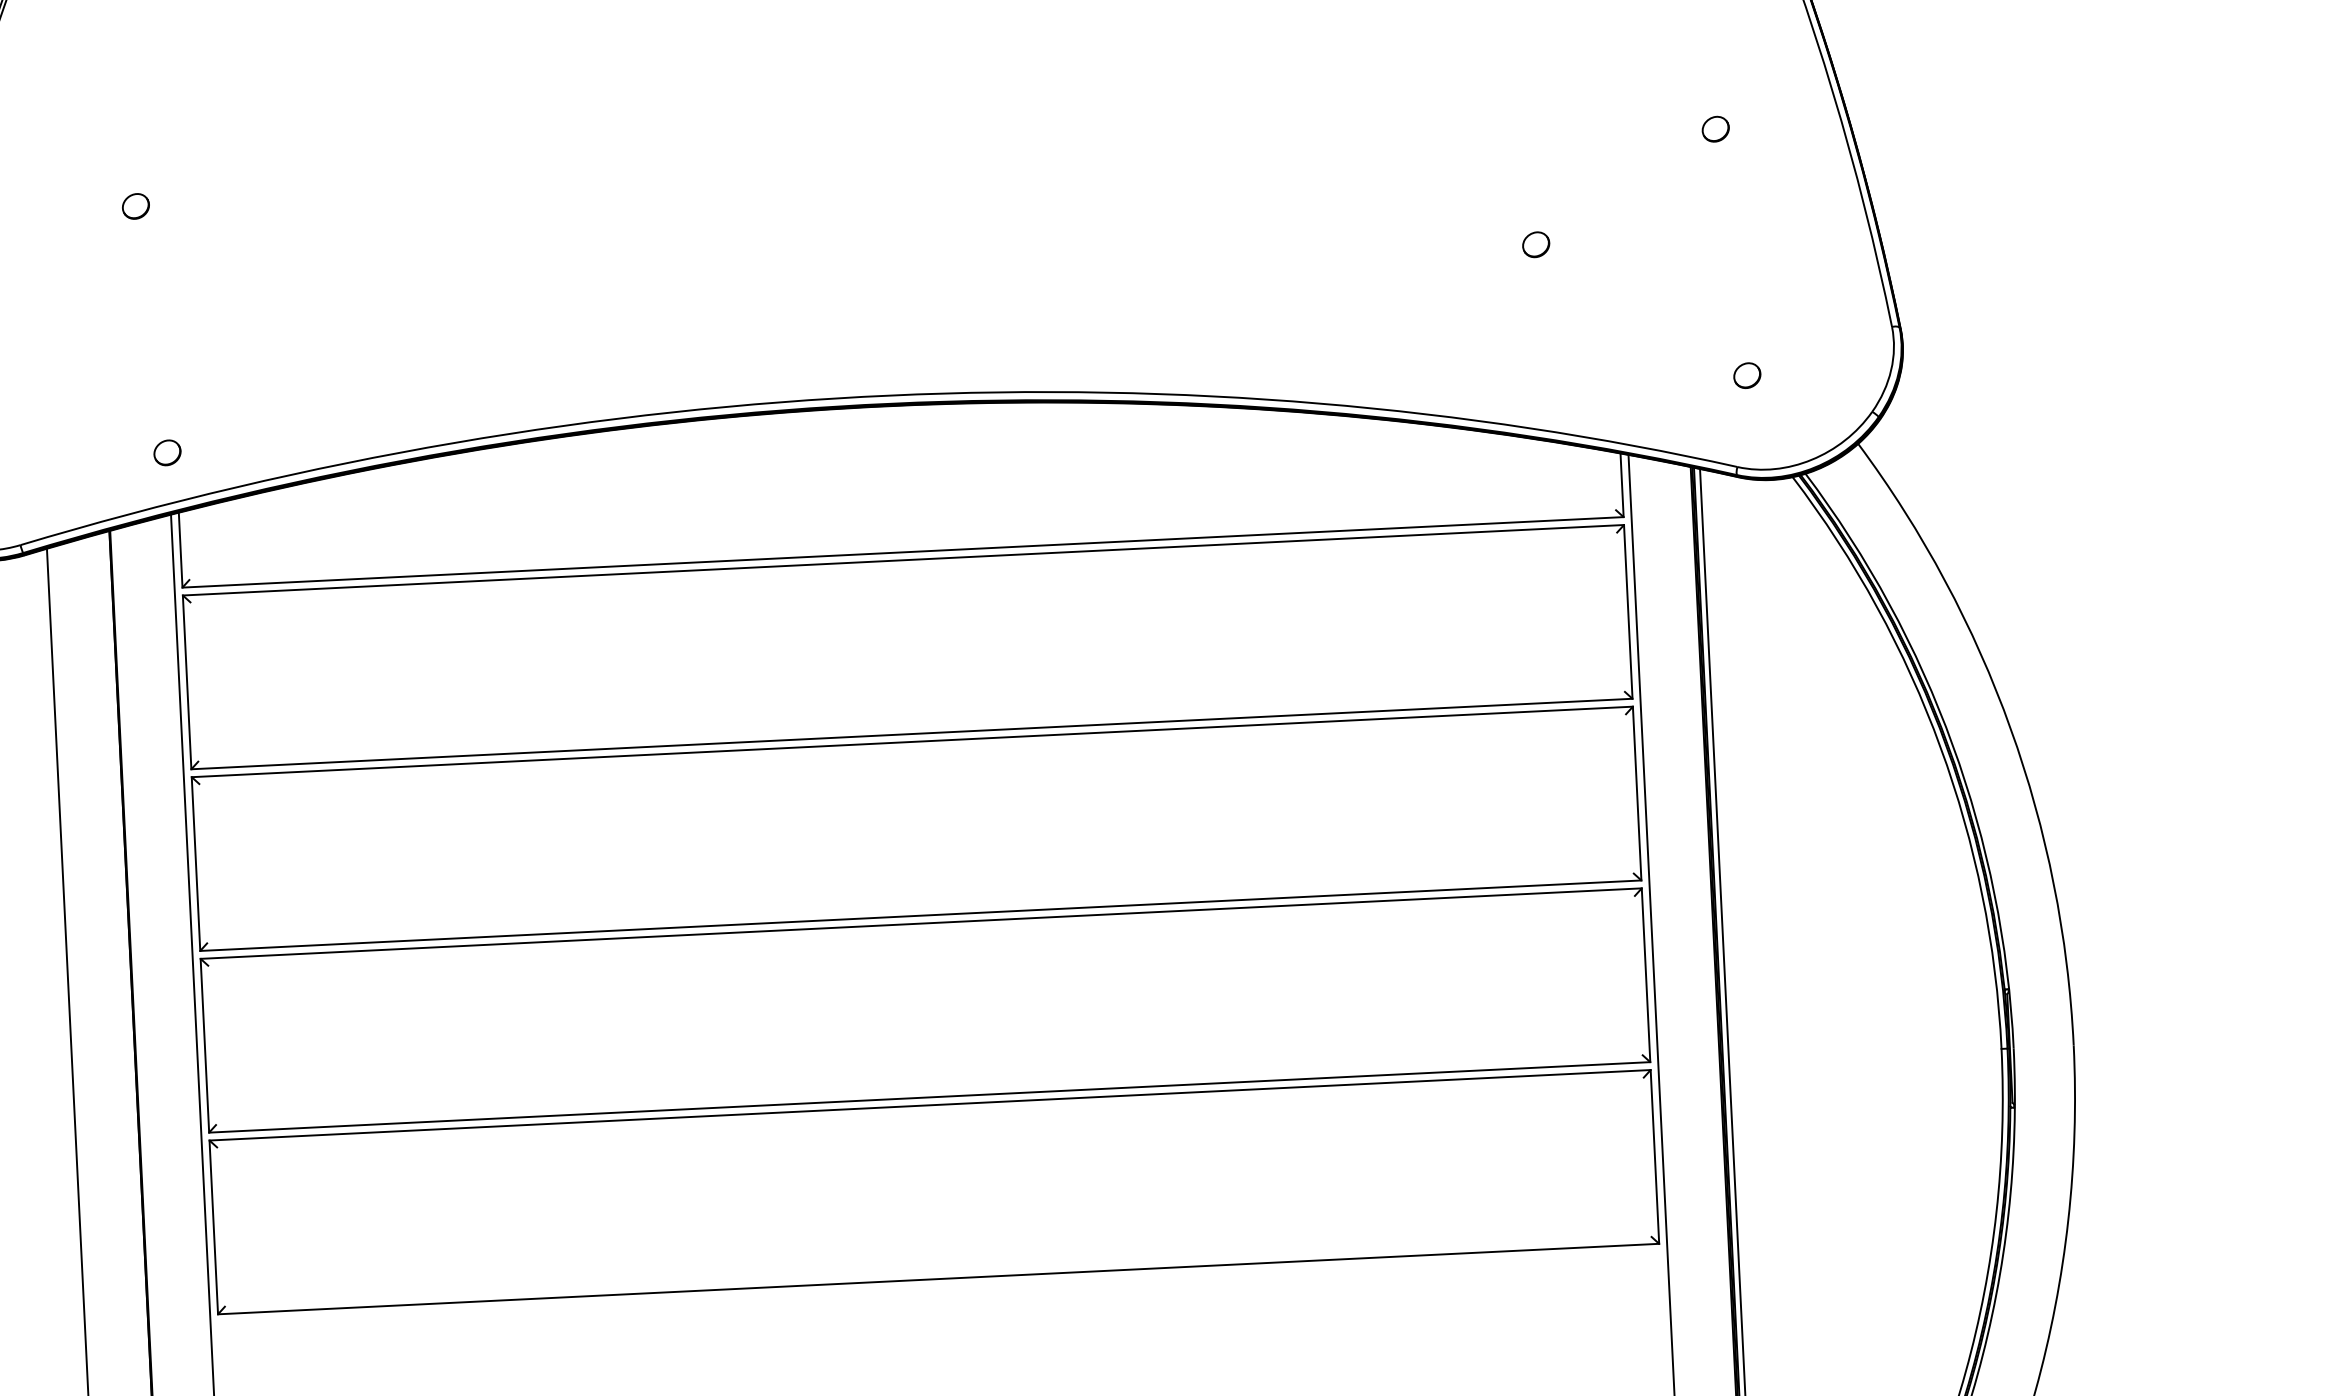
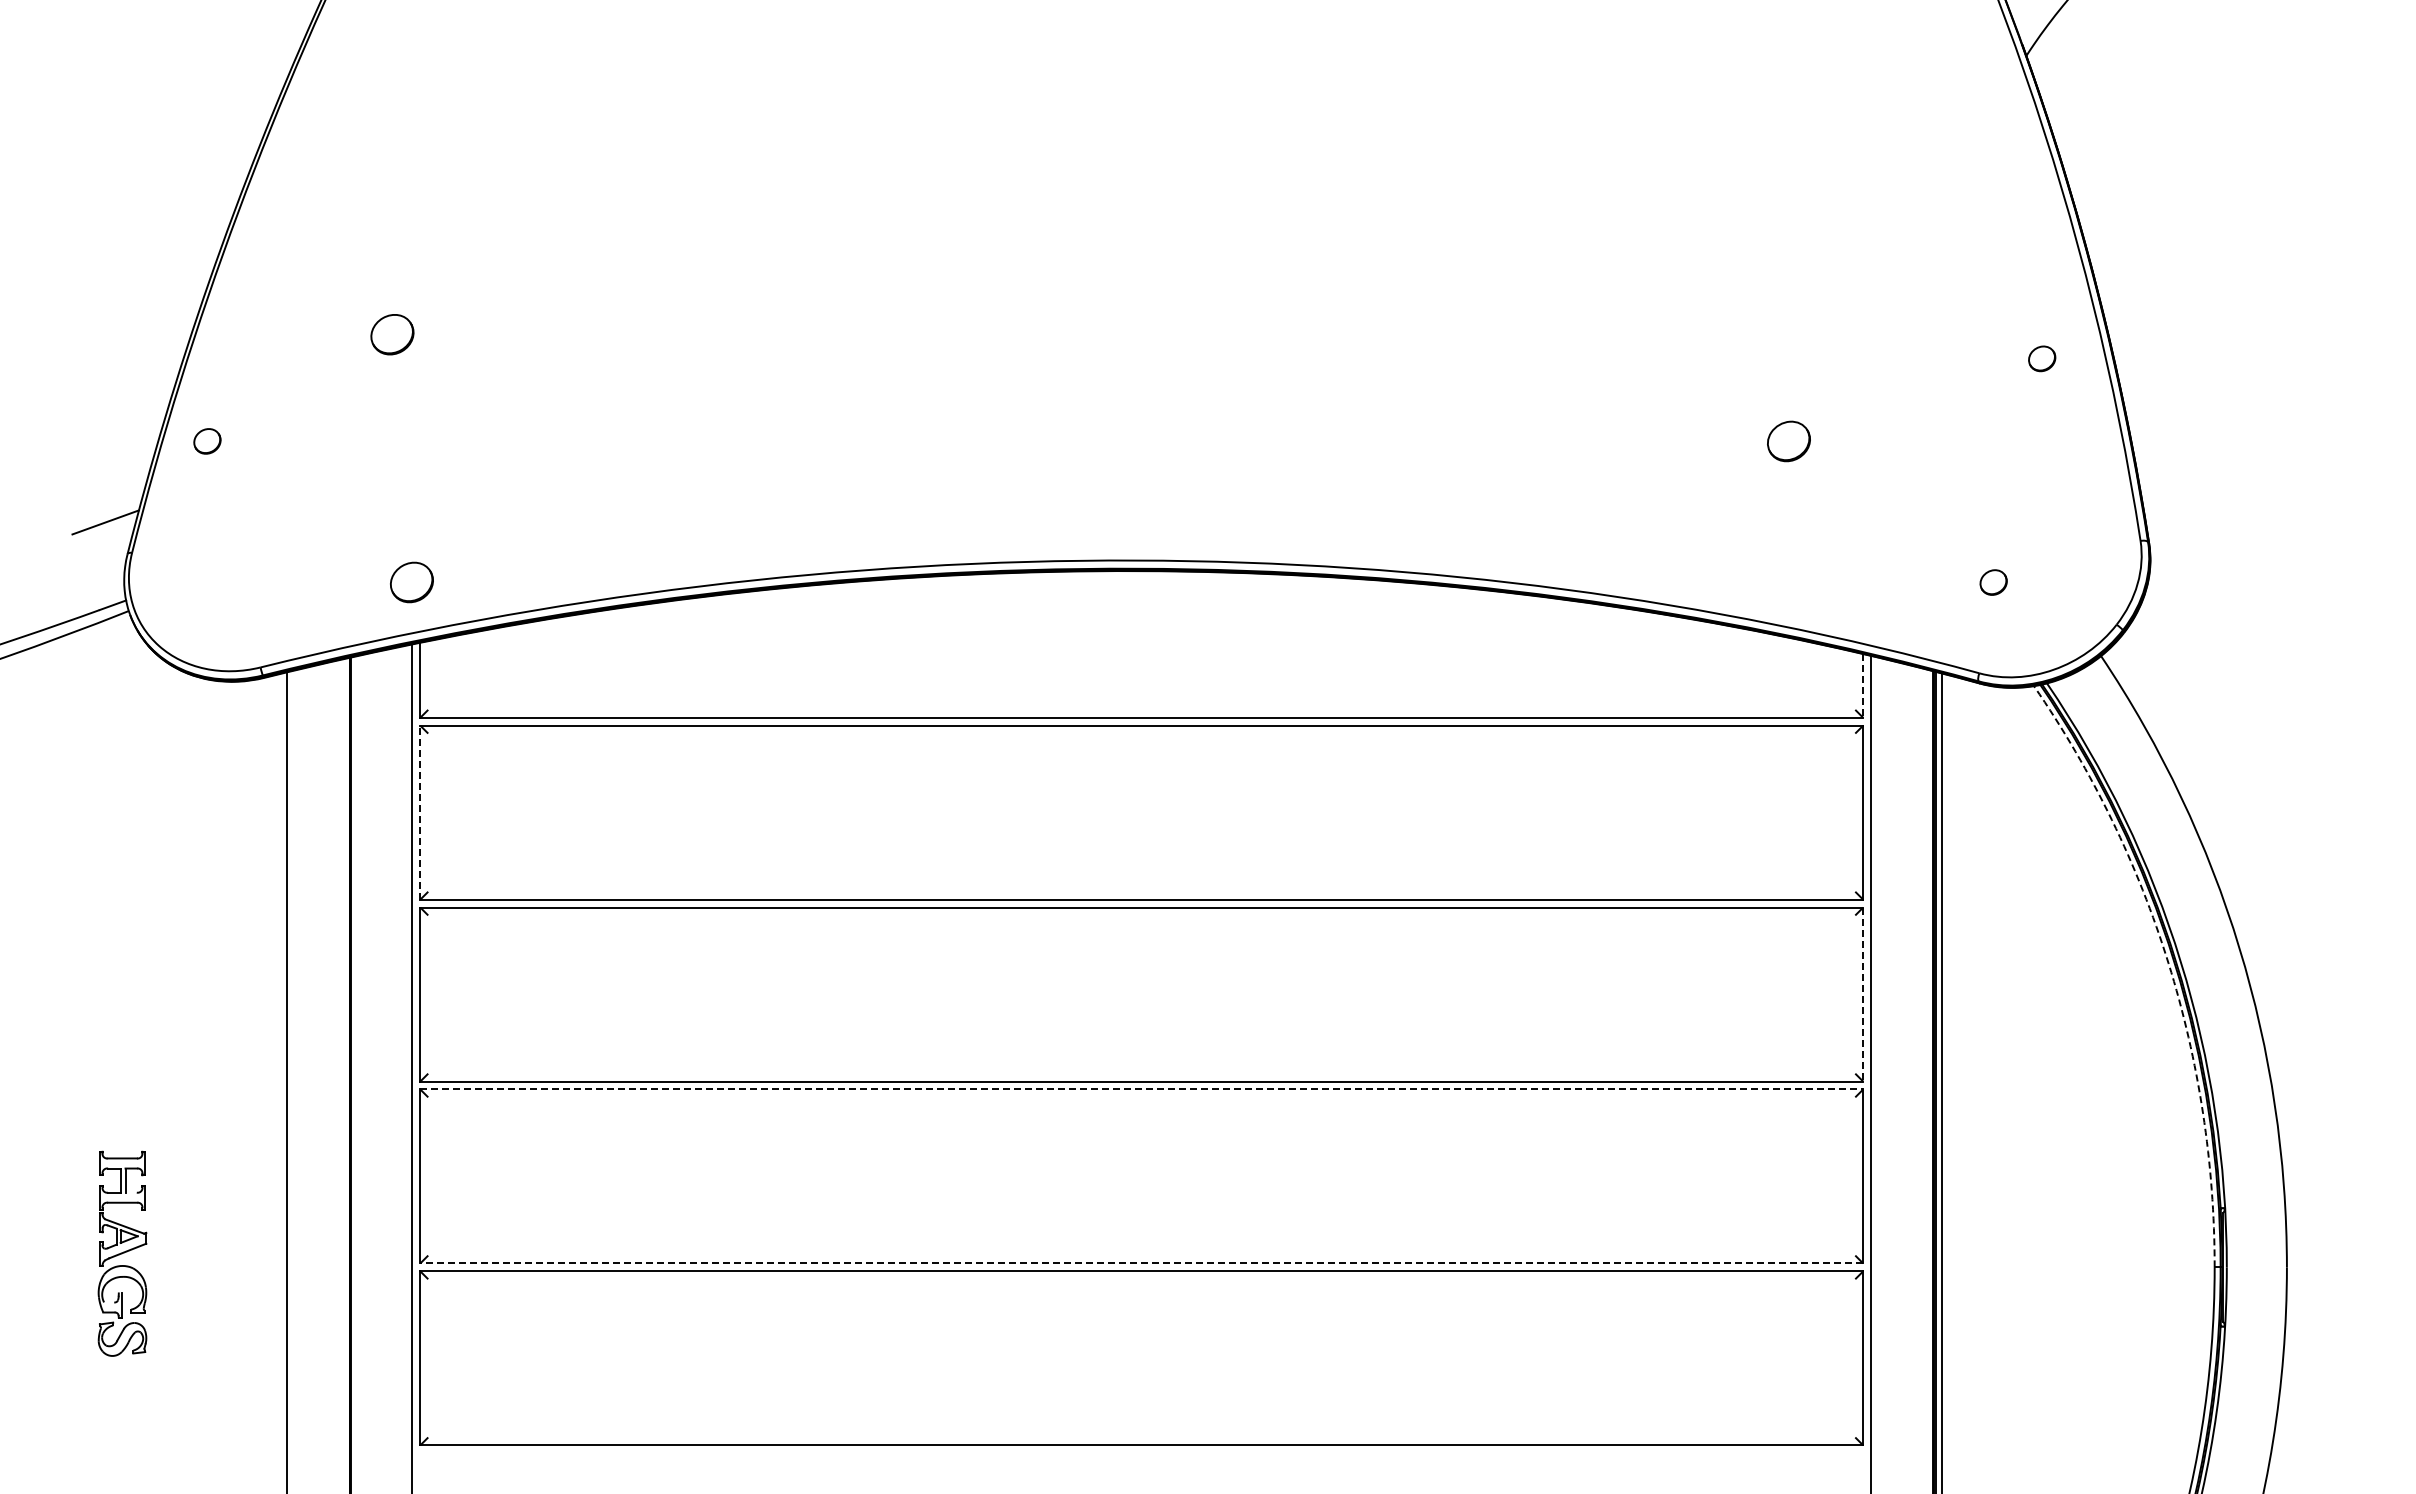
part: (1716, 128) -> (2042, 358), moved
part: (135, 206) -> (392, 334), size x1.6
part: (1536, 244) -> (1789, 441), size x1.6
part: (167, 452) -> (411, 582), size x1.6
line: (1622, 484) -> (1863, 685), solid -> dashed
line: (187, 682) -> (420, 812), solid -> dashed
arc: (1940, 747) -> (2168, 963), solid -> dashed
line: (1637, 793) -> (1863, 994), solid -> dashed
line: (921, 923) -> (1142, 1089), solid -> dashed
line: (929, 1097) -> (1141, 1263), solid -> dashed

